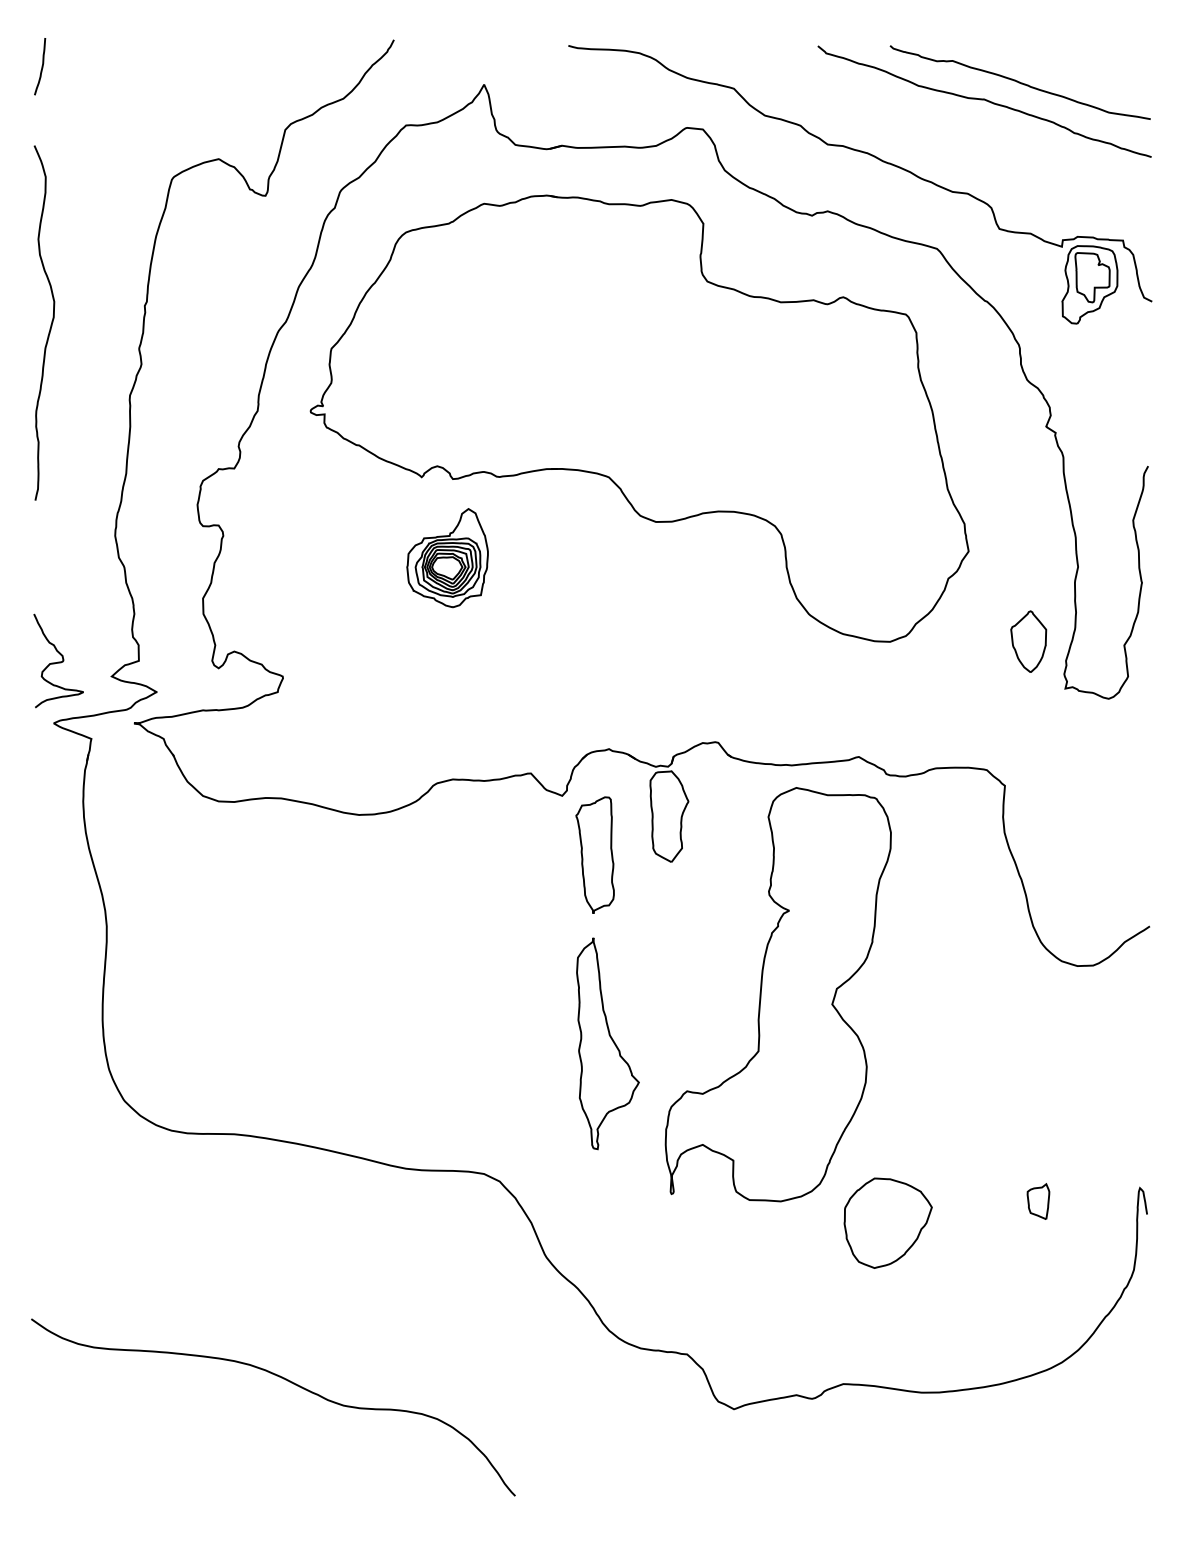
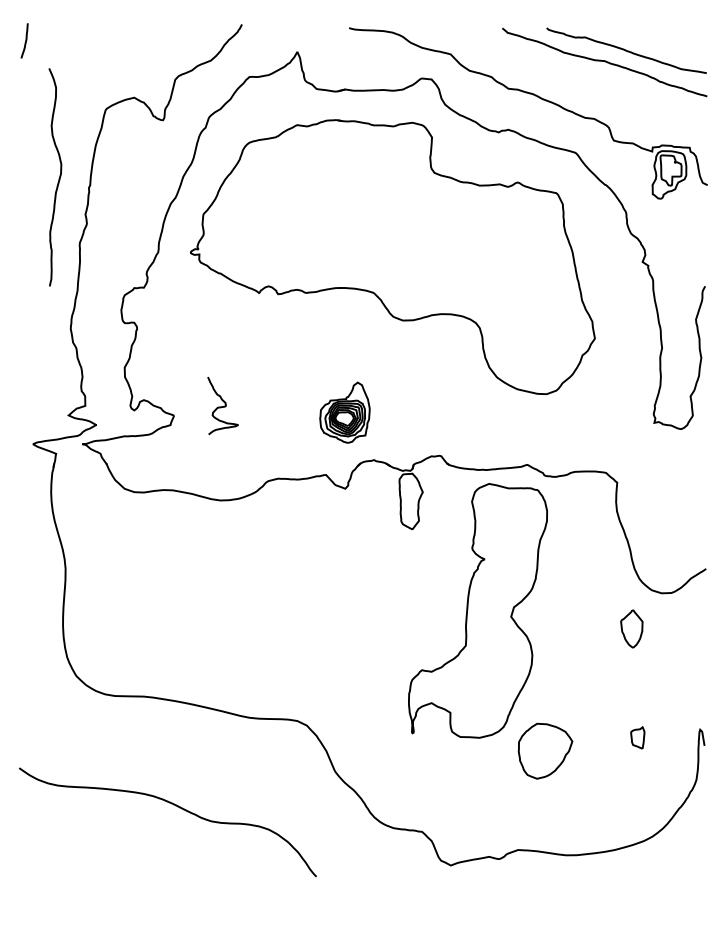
curve: (49, 324) -> (58, 178), moved
part: (446, 557) -> (344, 412), moved
part: (1028, 640) -> (631, 628), moved
curve: (57, 661) -> (222, 406), moved
part: (595, 854) -> (365, 524), removed
part: (608, 1042) -> (373, 640), removed
curve: (285, 1381) -> (175, 806), moved

